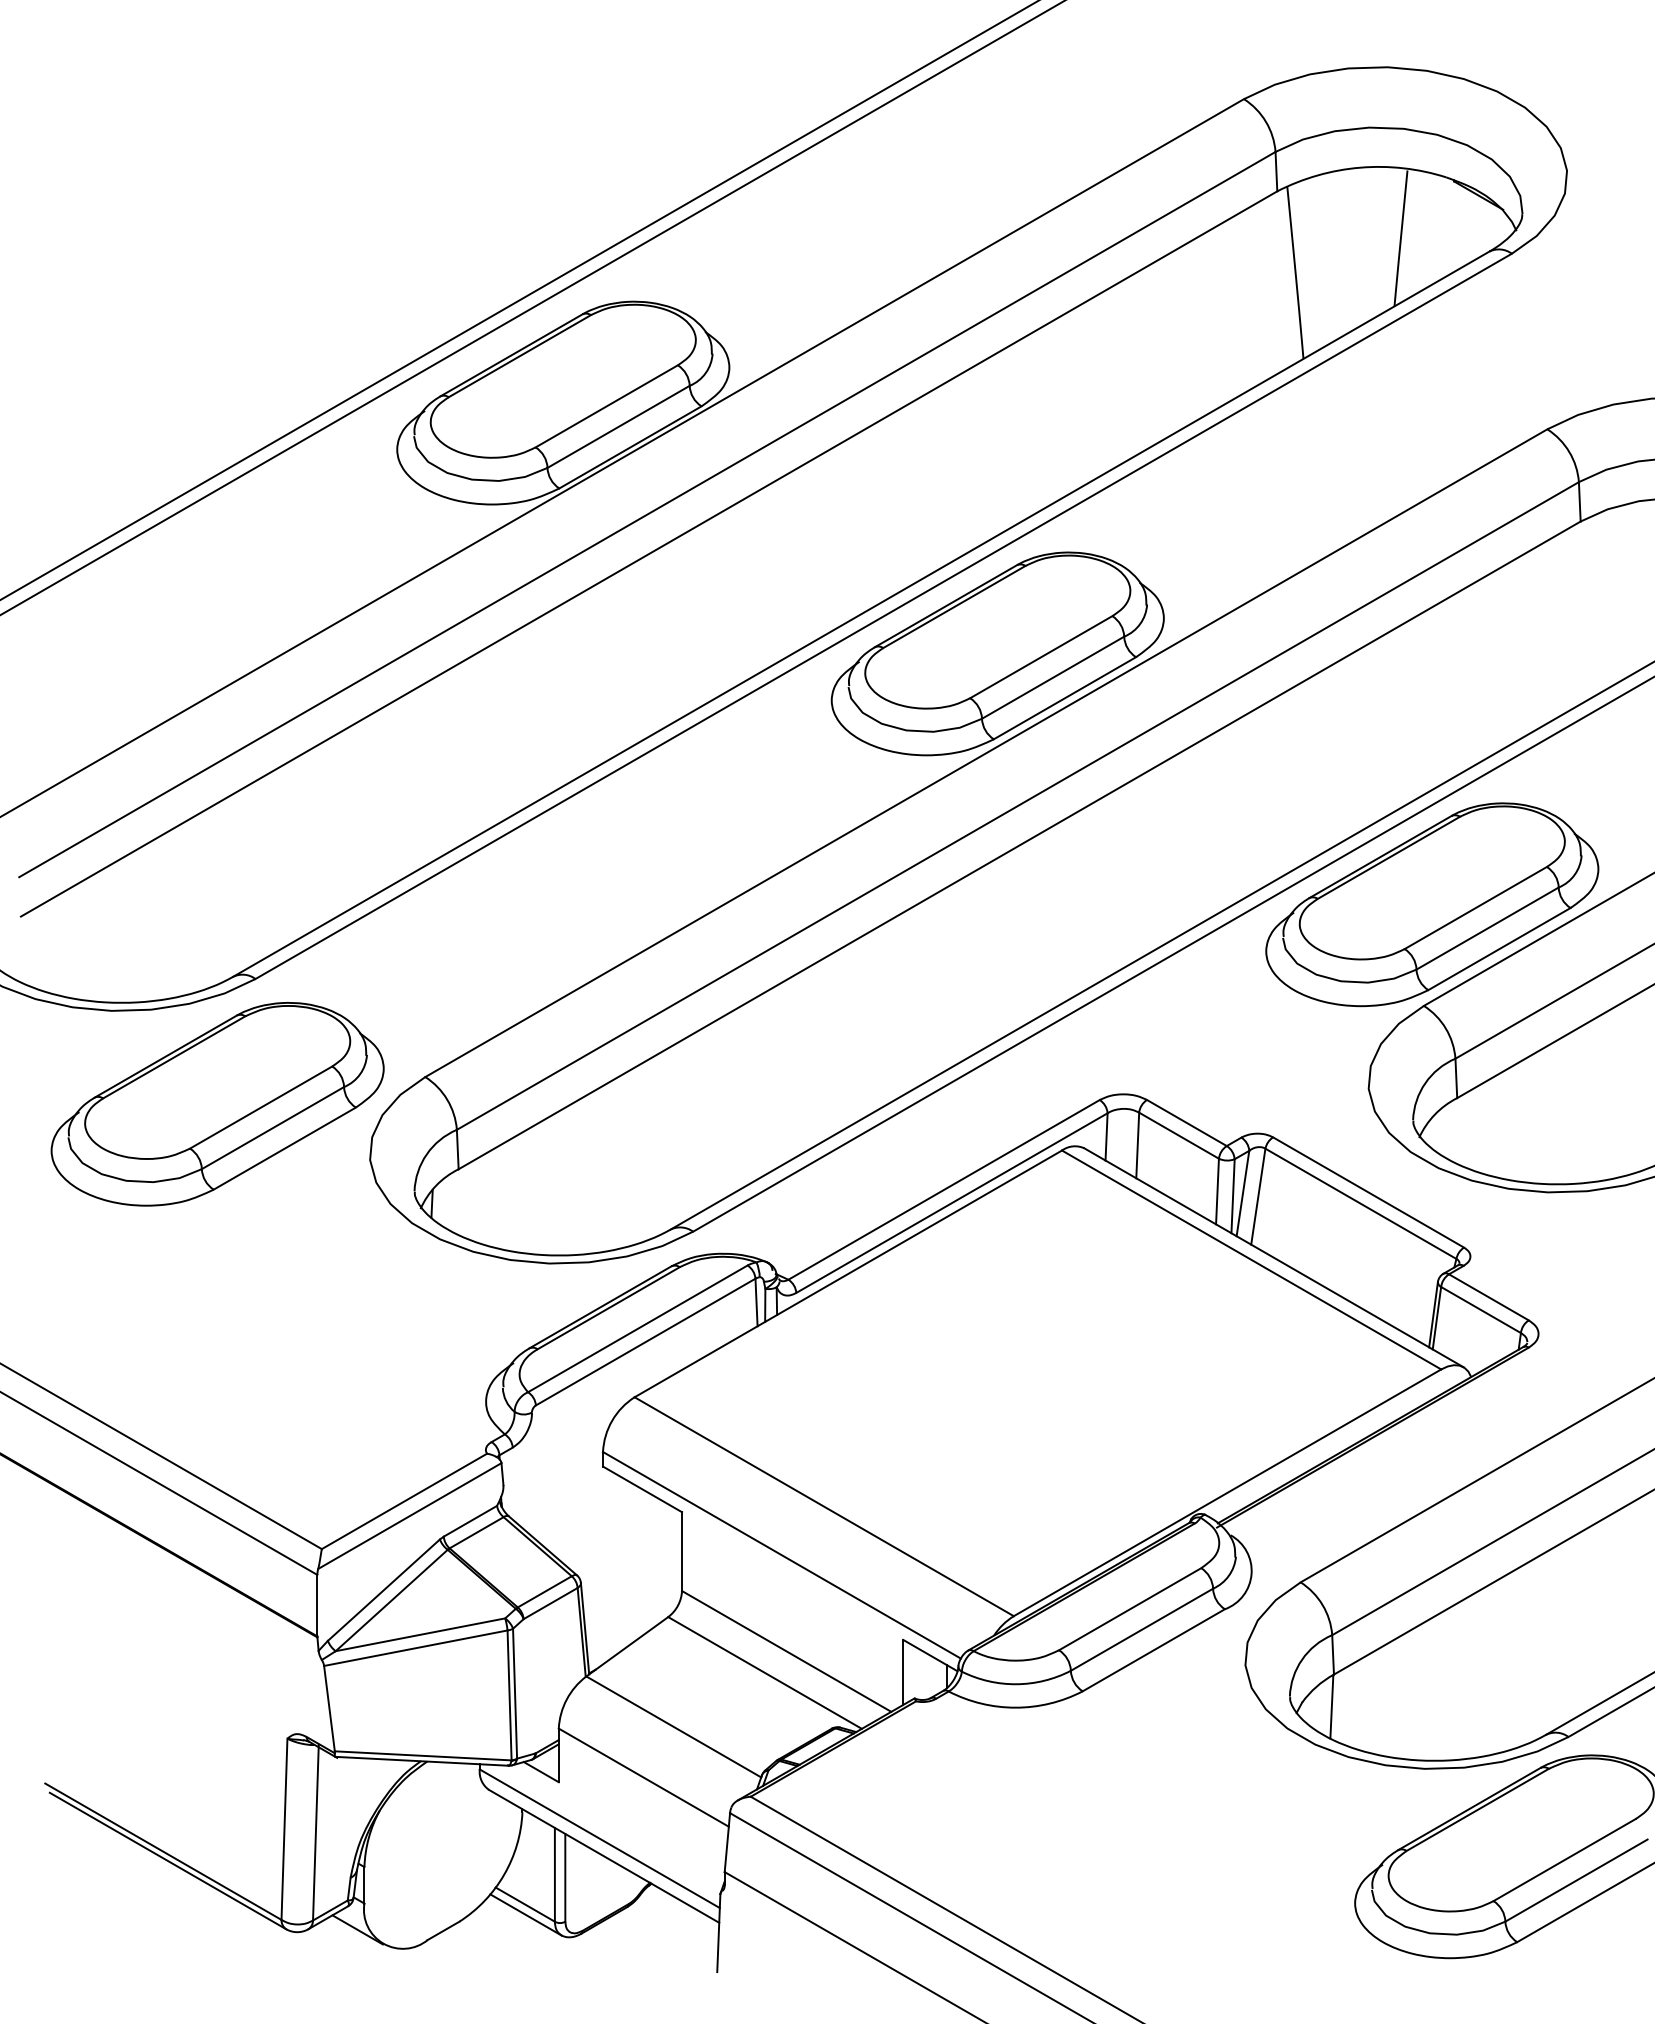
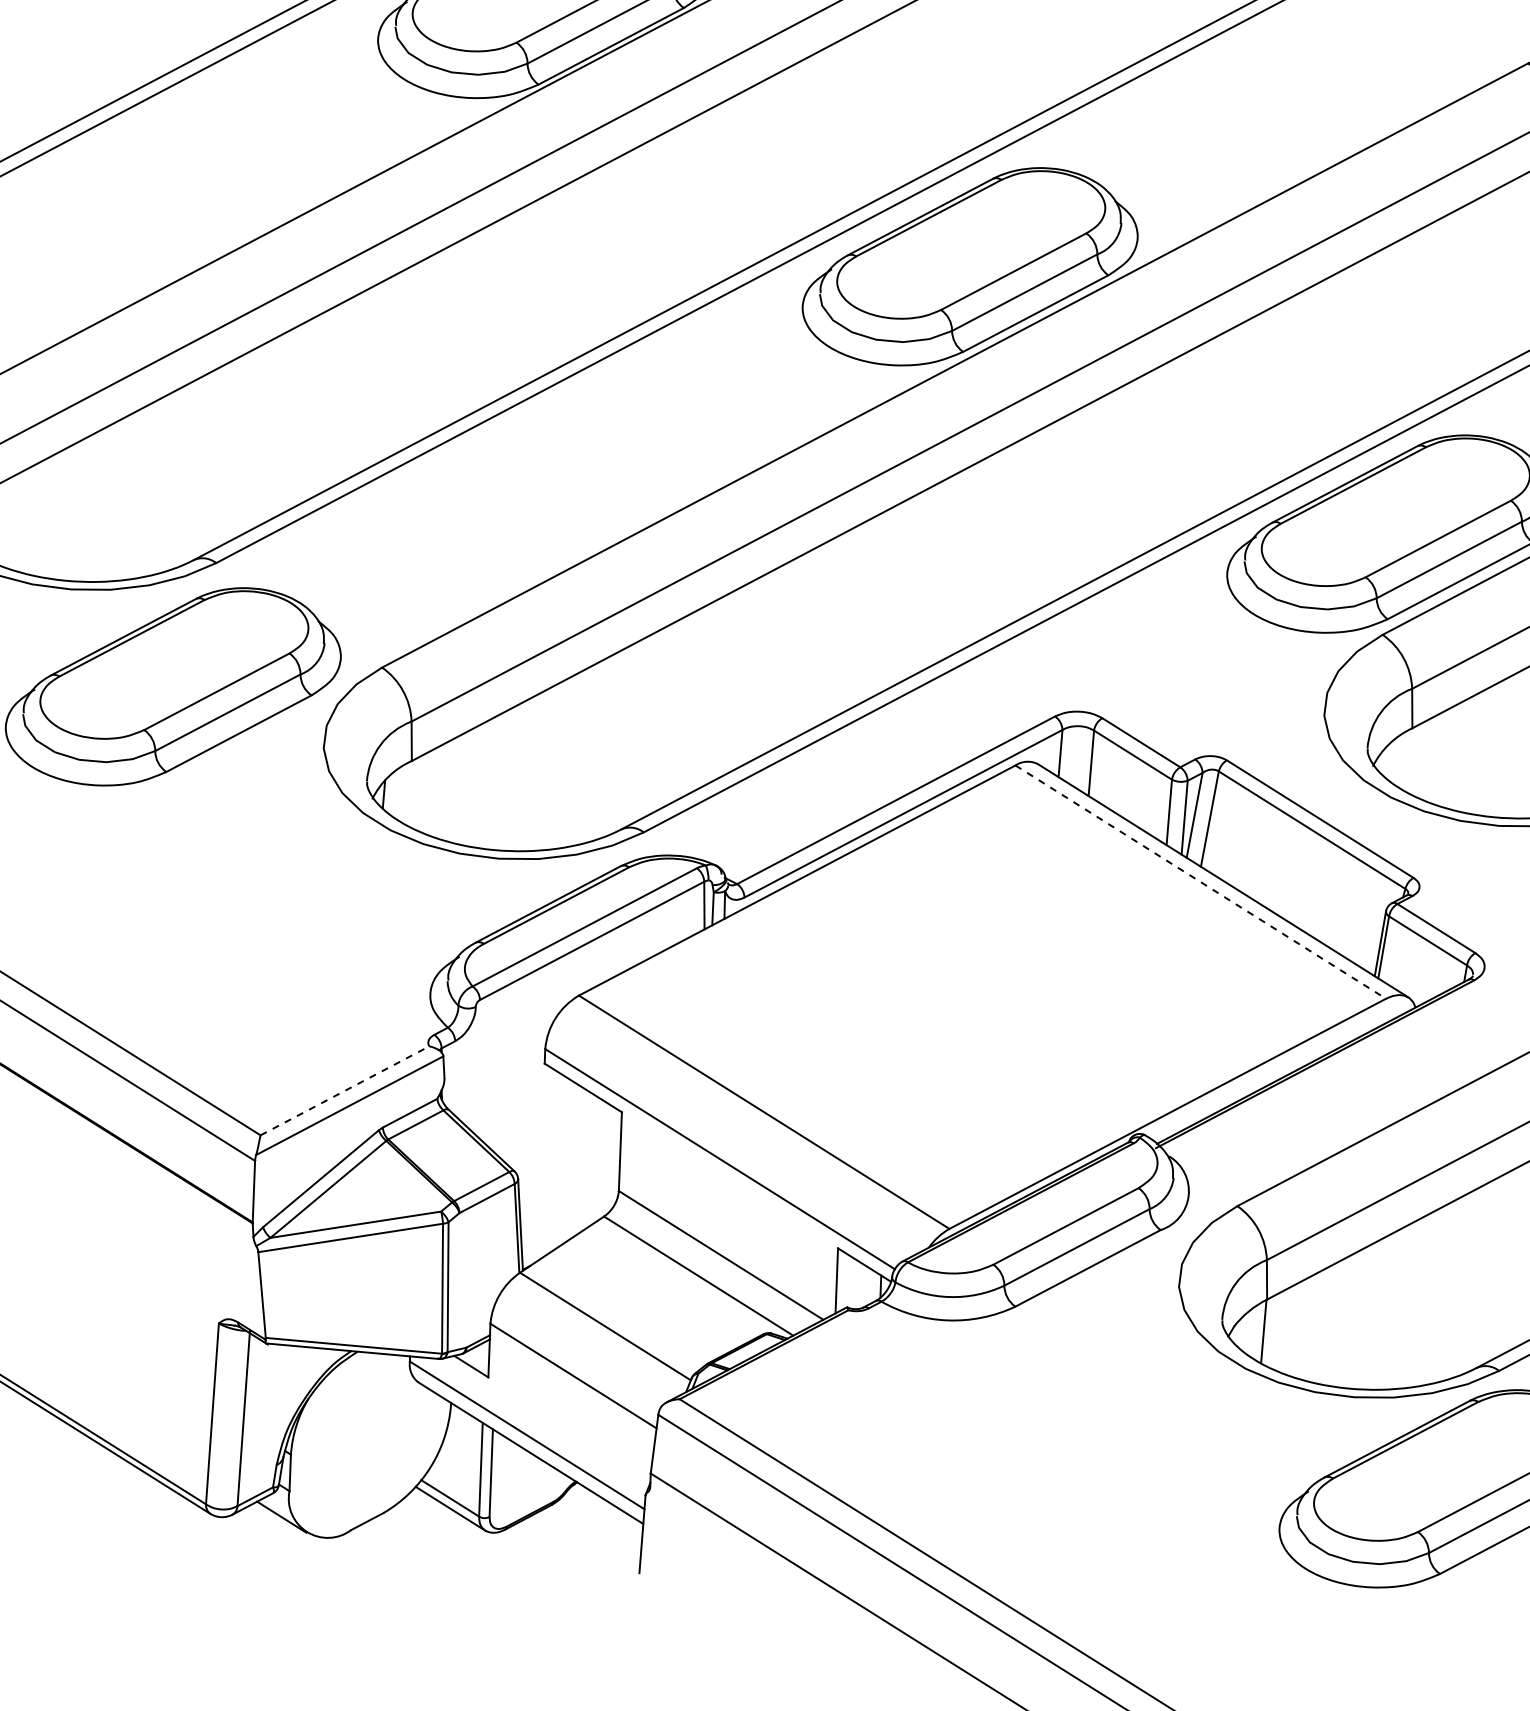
line: (1251, 1259) -> (1200, 881), solid -> dashed
line: (404, 1501) -> (344, 1090), solid -> dashed

